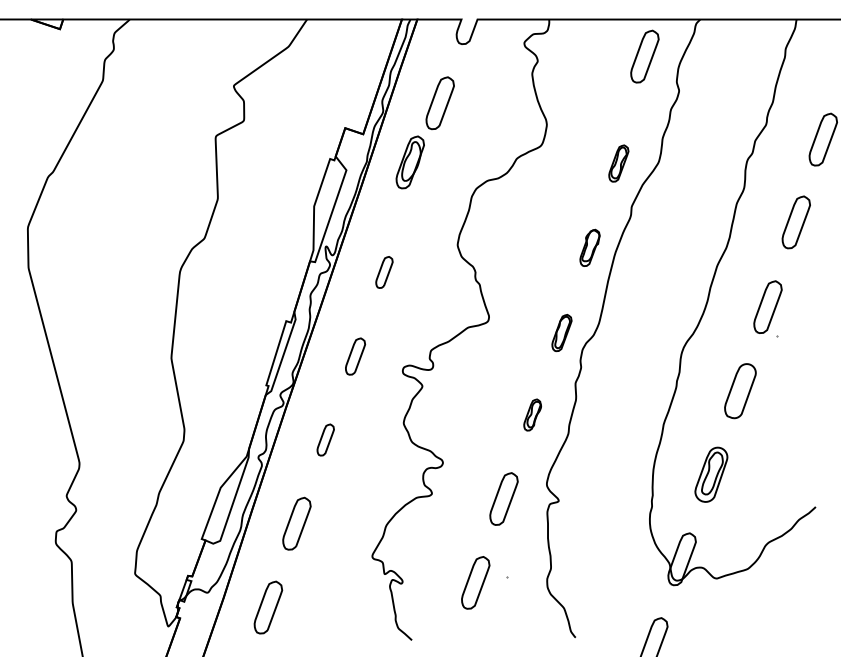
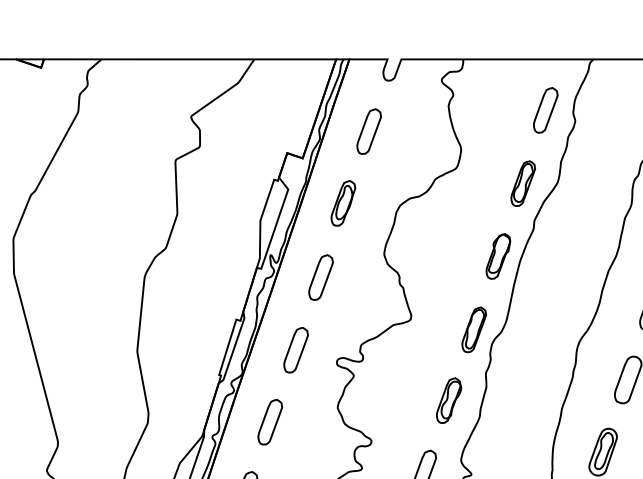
part: (644, 56) -> (545, 110), moved
part: (409, 162) -> (342, 203), moved
part: (618, 163) -> (522, 183), size x1.43
part: (589, 247) -> (497, 256), size x1.43
part: (384, 272) -> (321, 277), size x1.67
part: (561, 332) -> (473, 329), size x1.43
part: (355, 356) -> (296, 350), size x1.43
part: (532, 414) -> (448, 400), size x1.67
part: (325, 439) -> (270, 421), size x1.67

